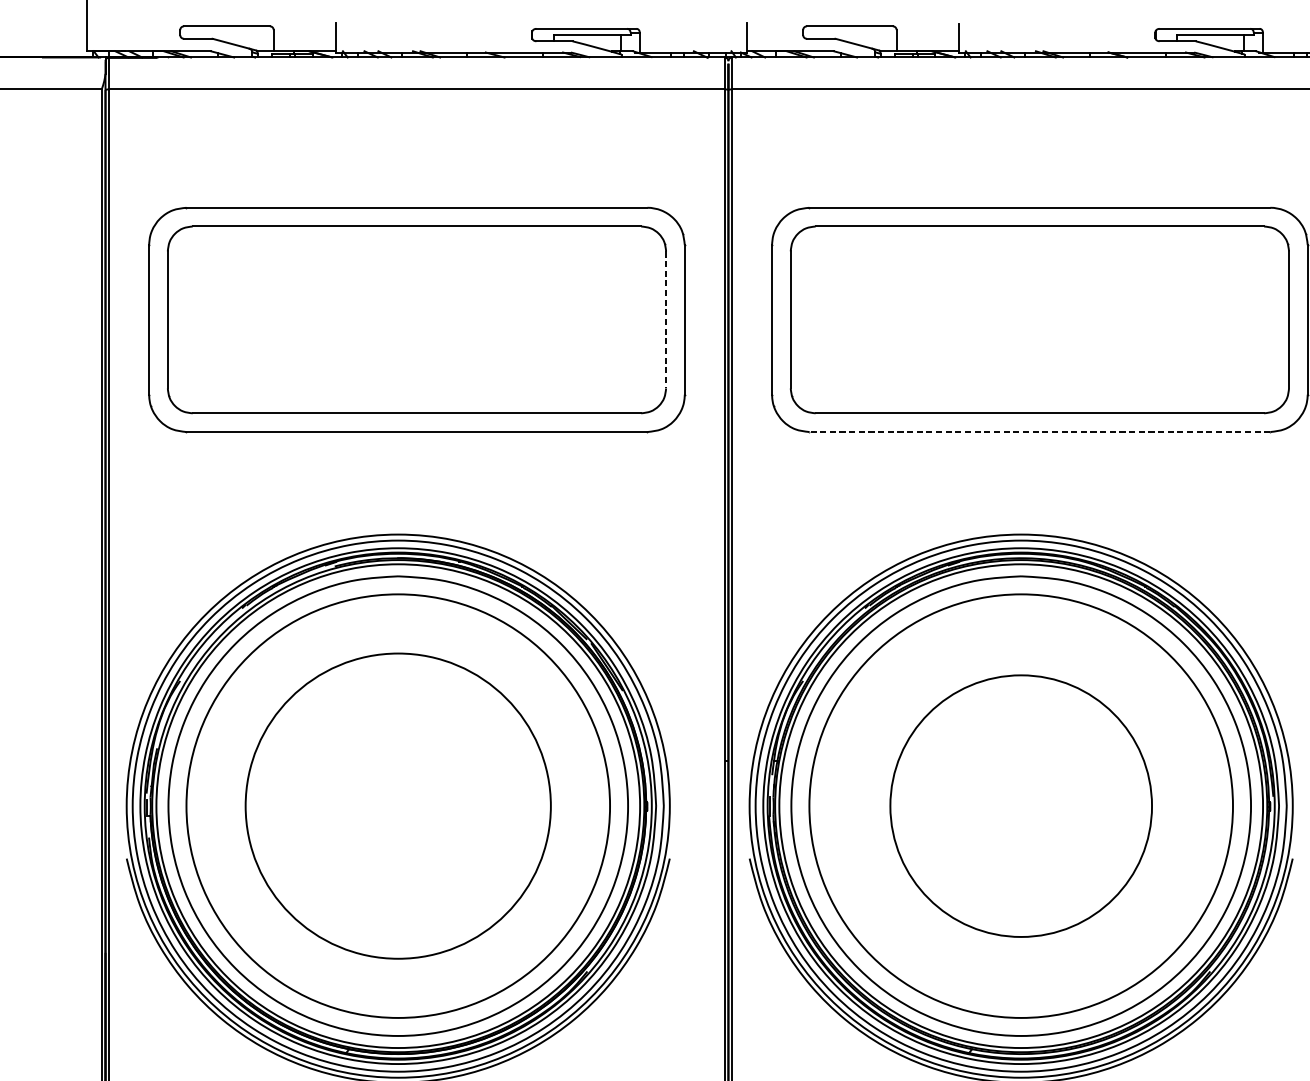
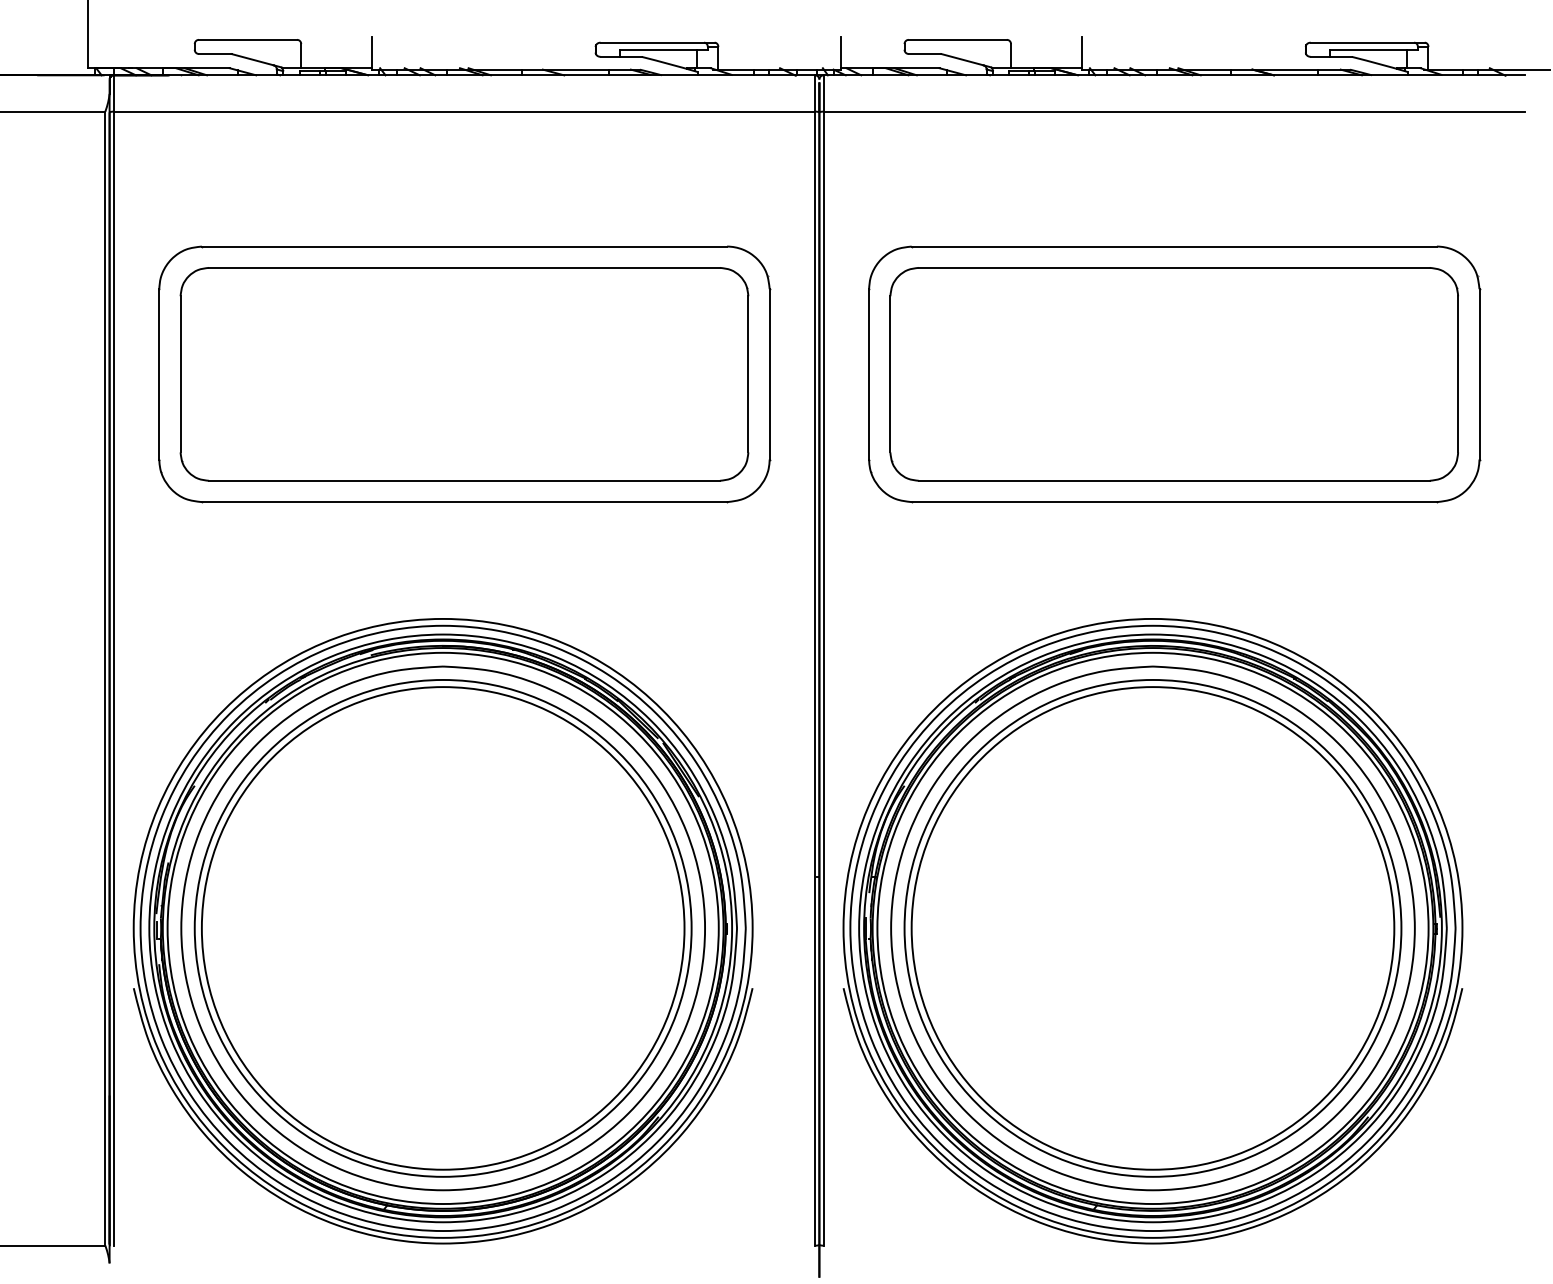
line: (666, 320) -> (748, 374), dashed -> solid
line: (1040, 432) -> (1174, 502), dashed -> solid
circle: (397, 805) -> (442, 927), size x1.43
circle: (1020, 805) -> (1152, 927), size x1.67

